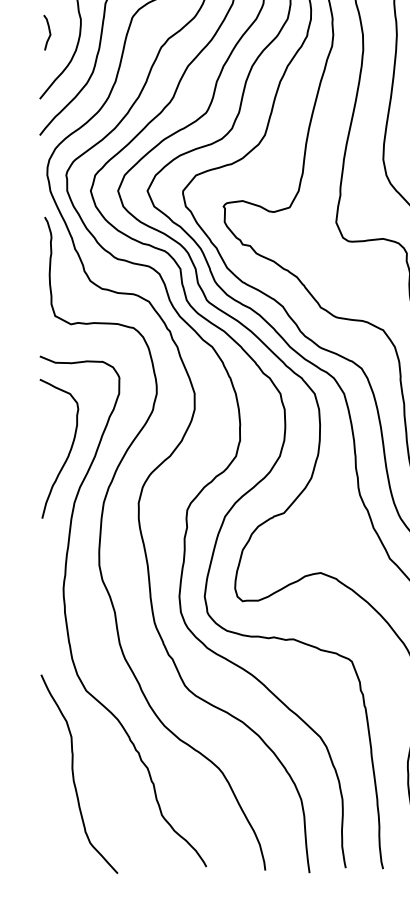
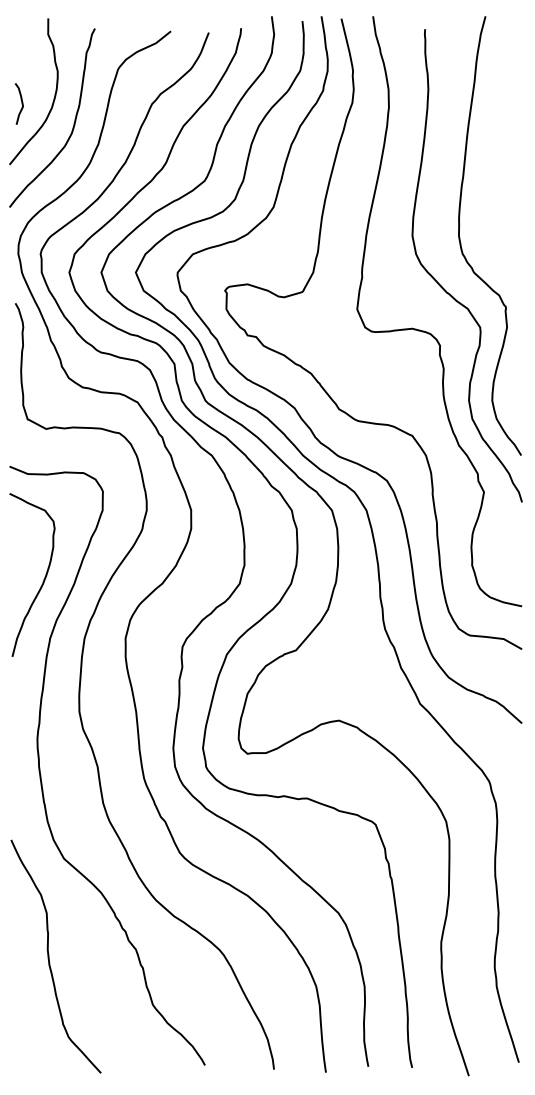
curve: (49, 32) -> (21, 103), moved

